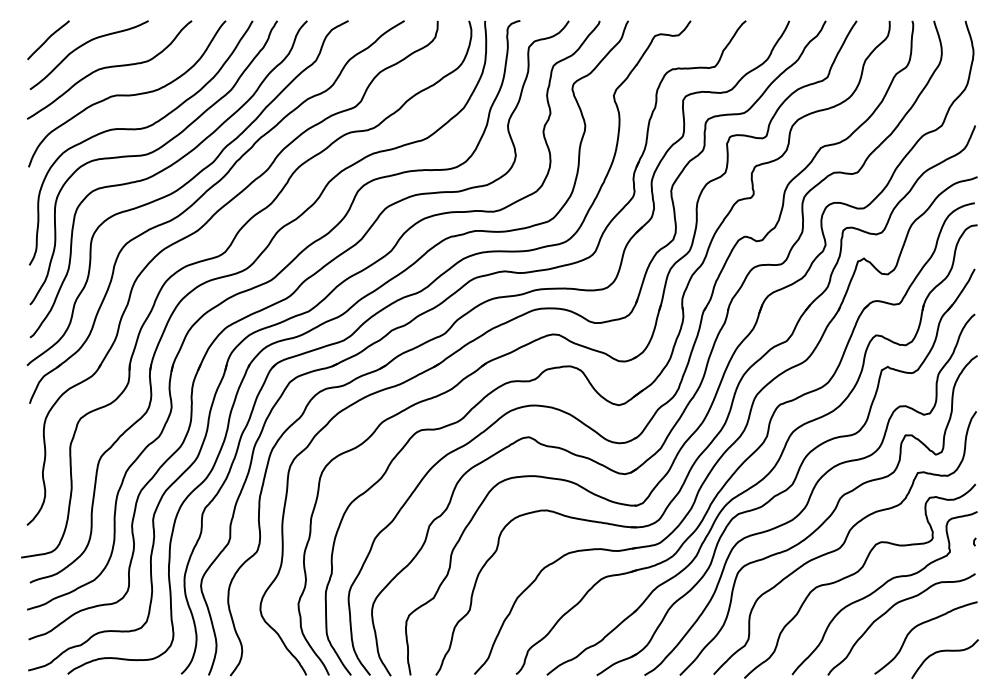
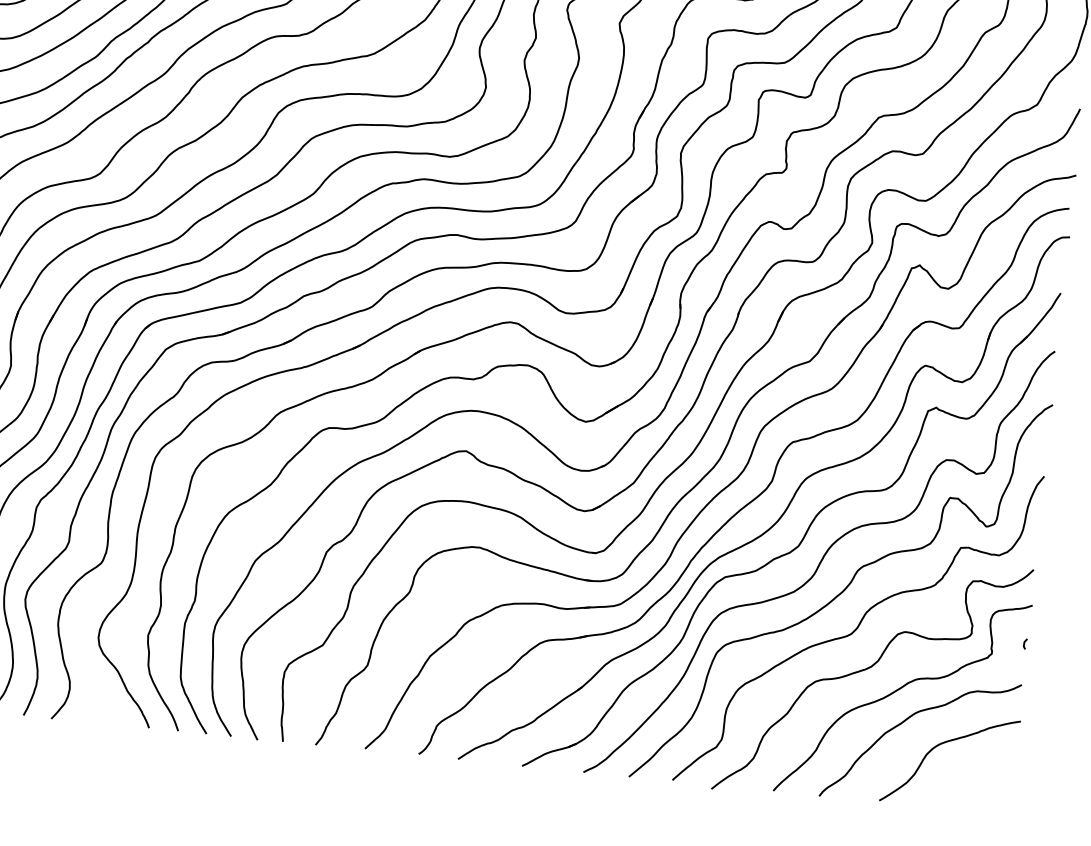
curve: (944, 651) -> (971, 780), removed

